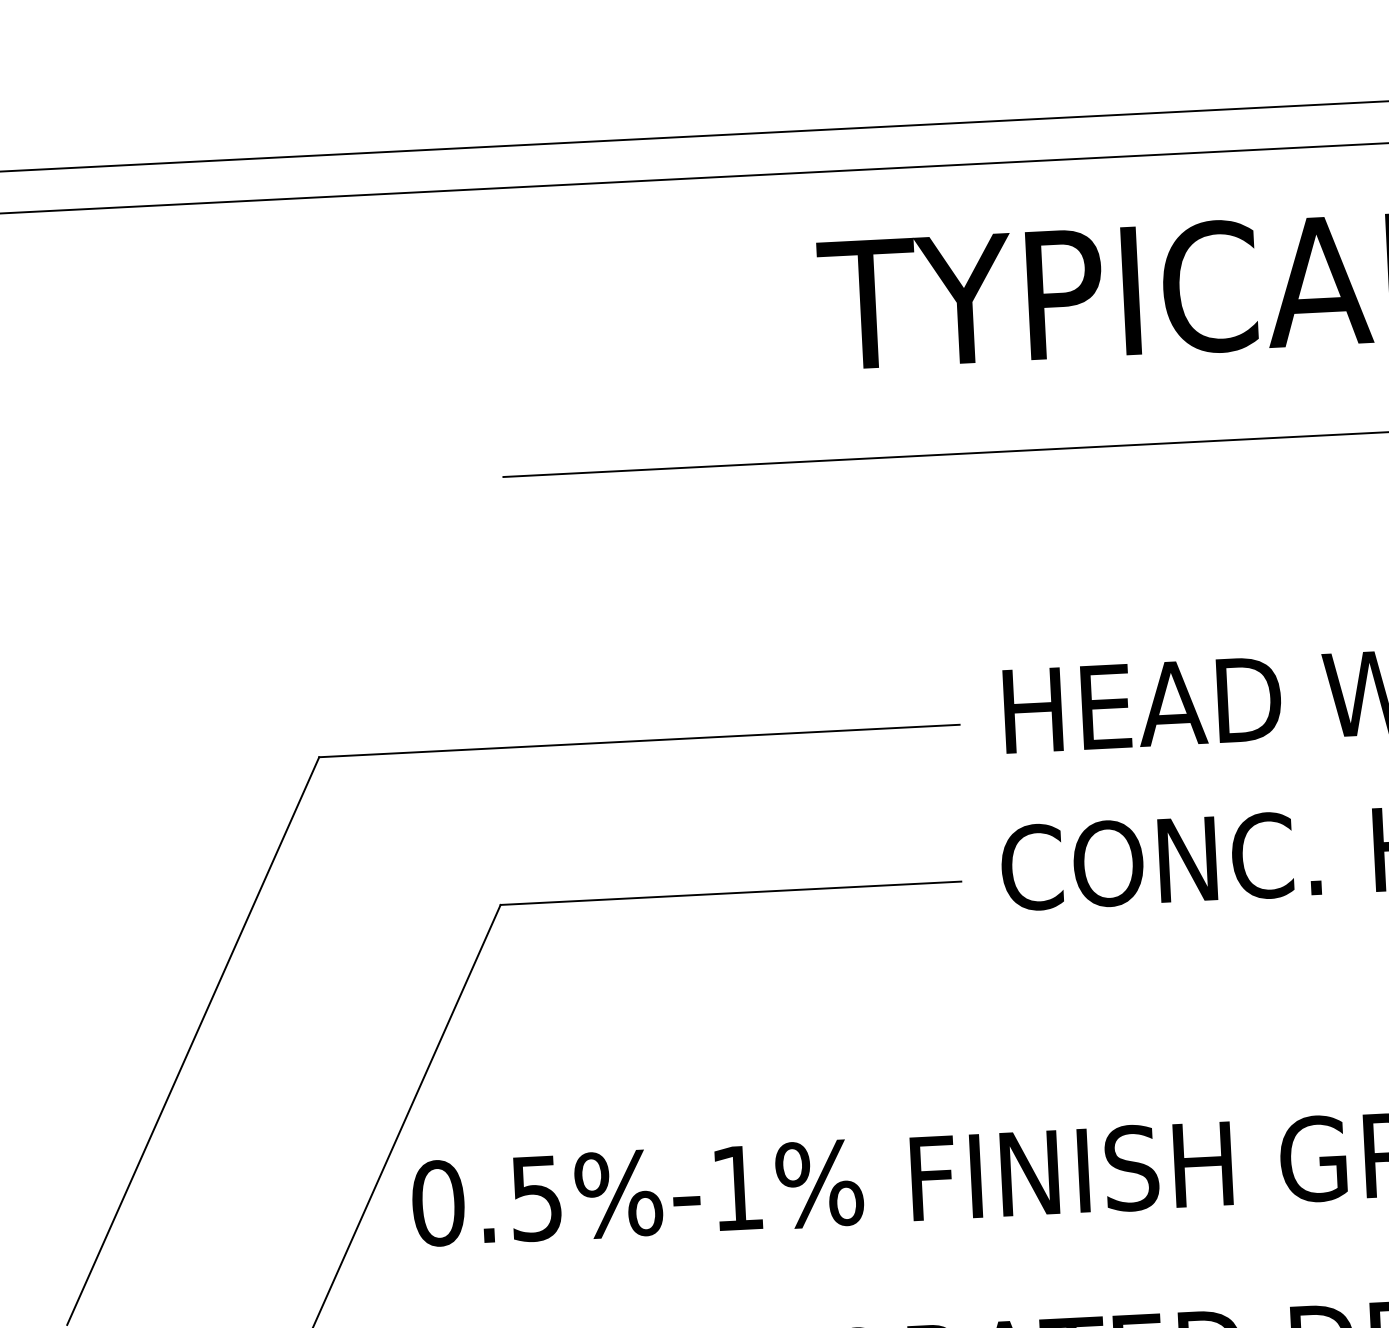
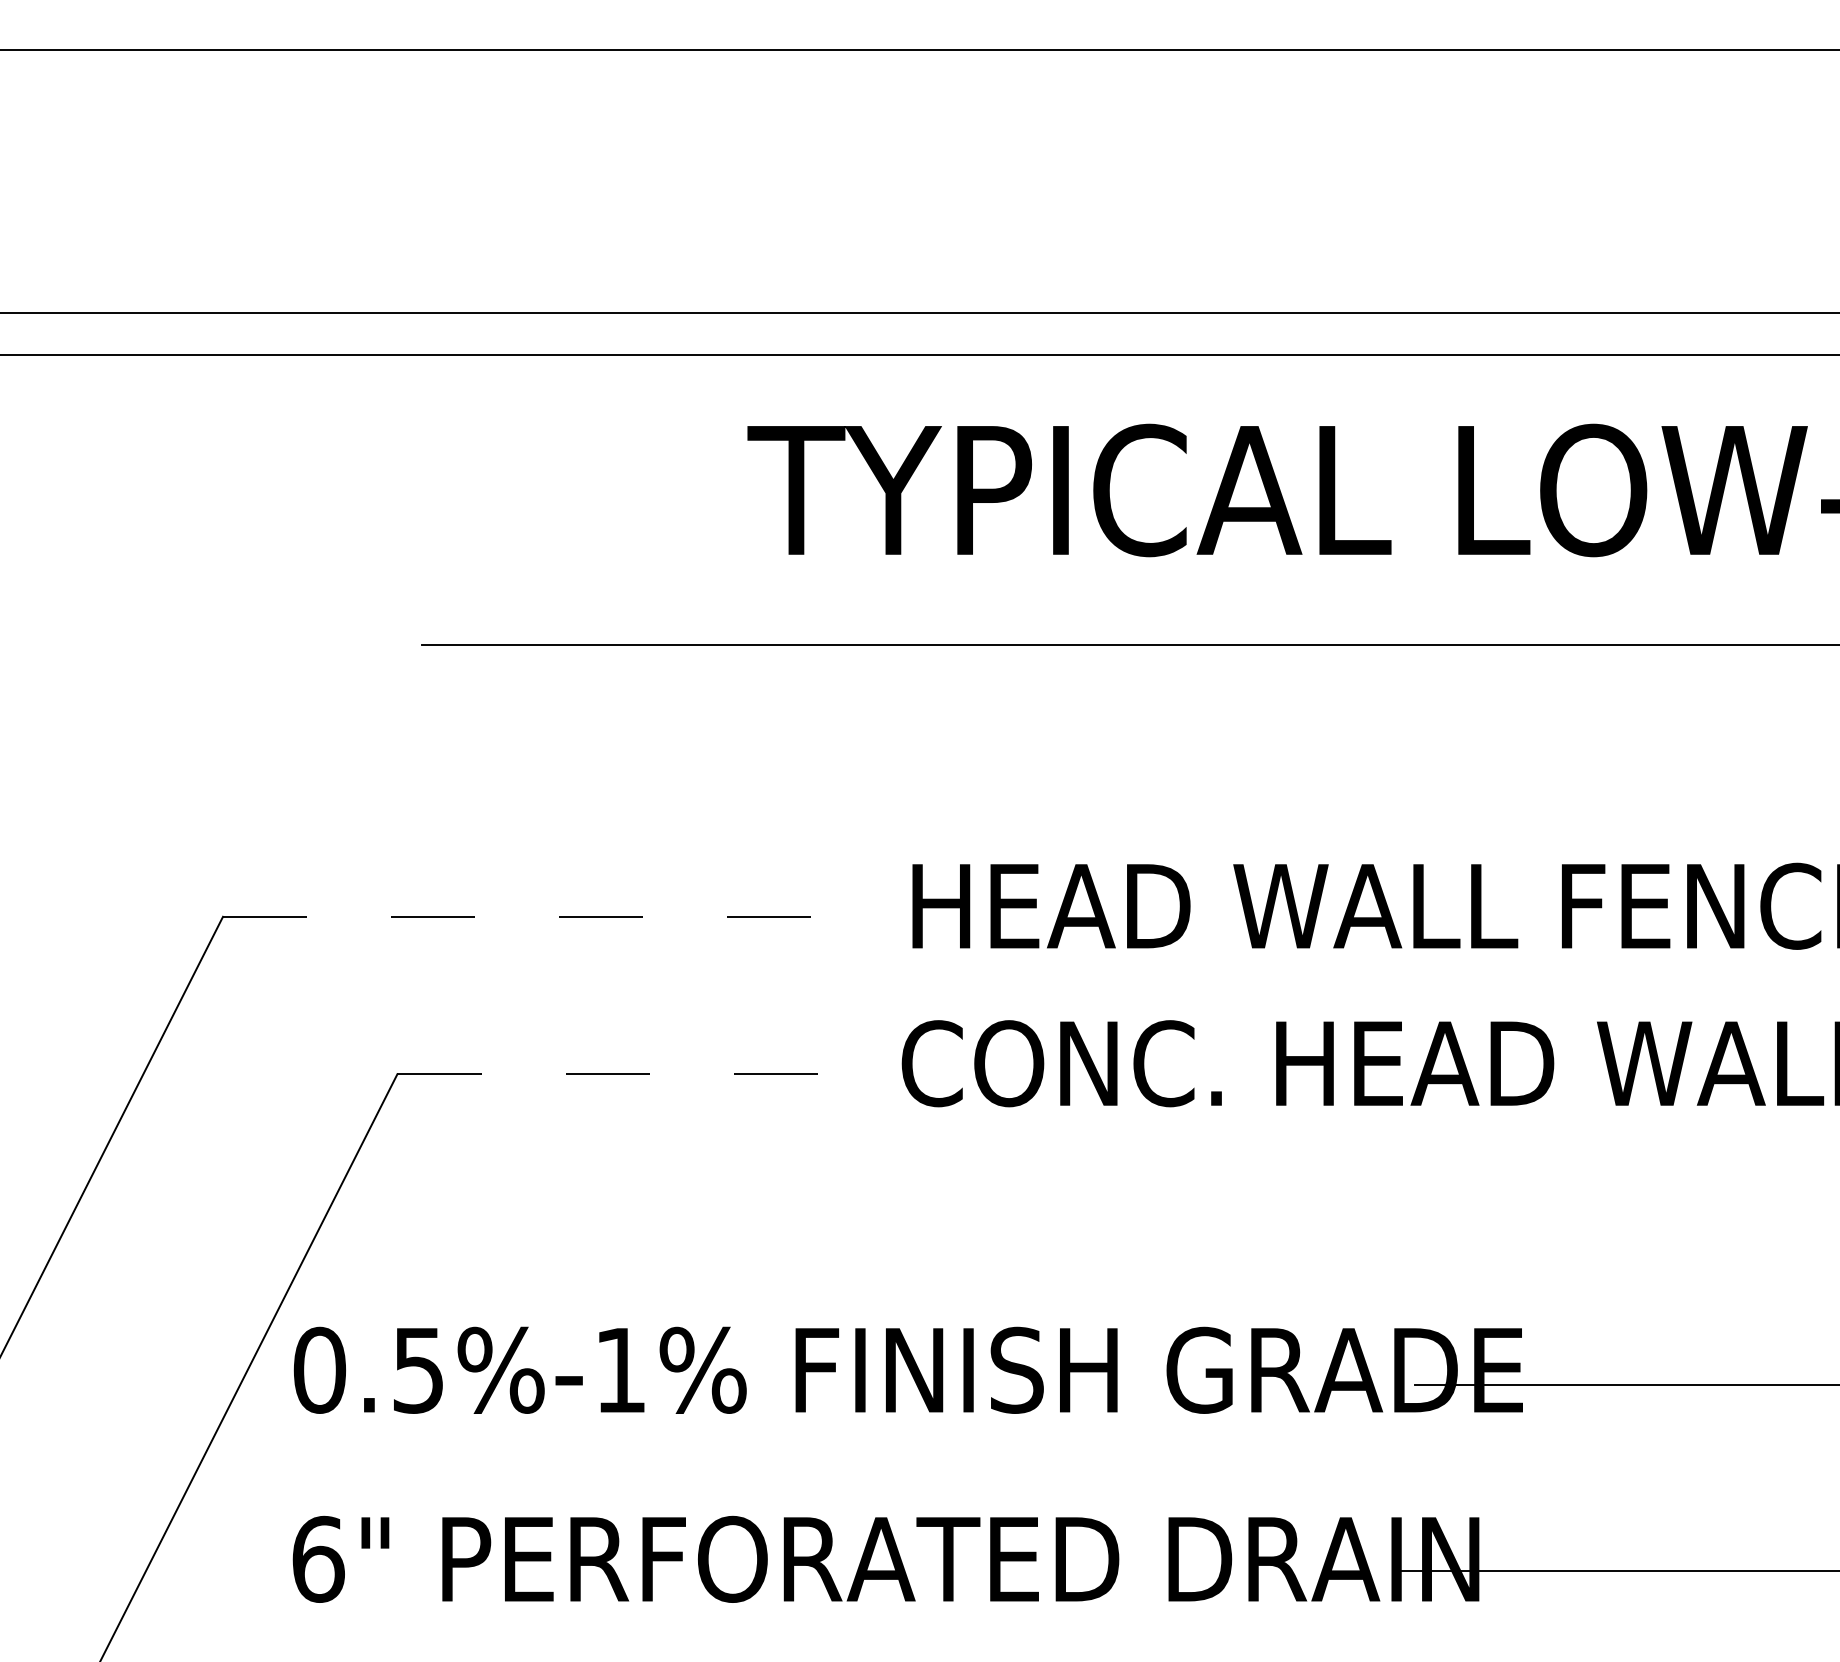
line: (638, 740) -> (544, 916), solid -> dashed
line: (731, 893) -> (629, 1074), solid -> dashed

